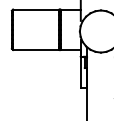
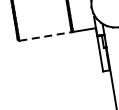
line: (36, 50) -> (45, 37), solid -> dashed

